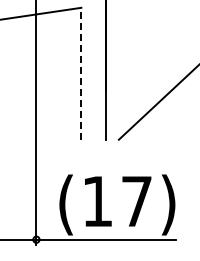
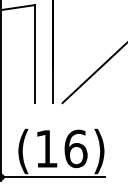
line: (81, 73) -> (34, 53), dashed -> solid
text: (136, 201) -> (75, 148), (17) -> (16)

